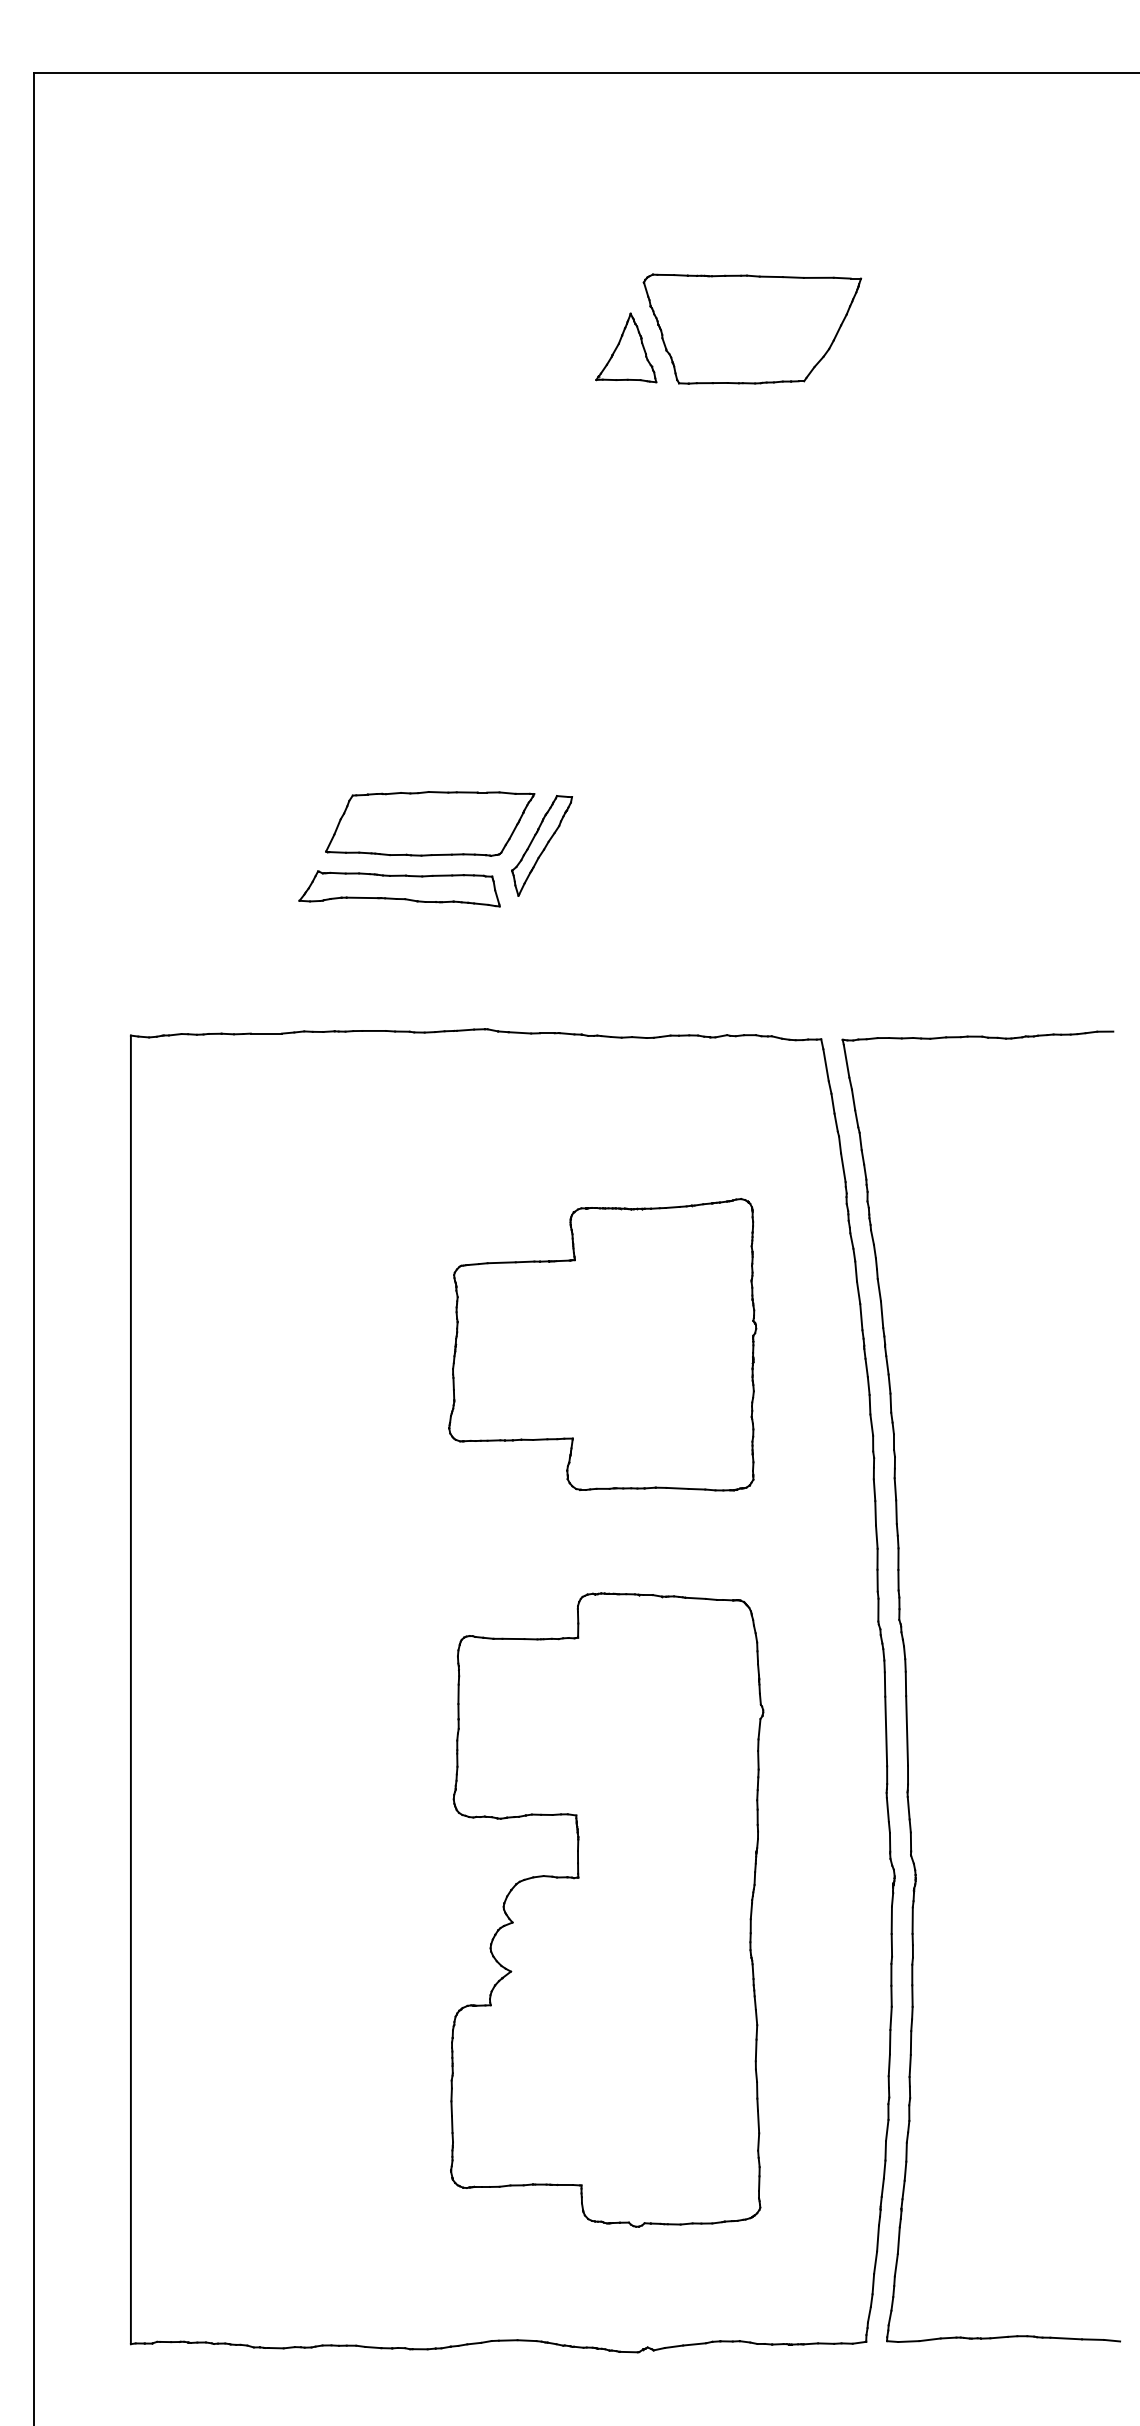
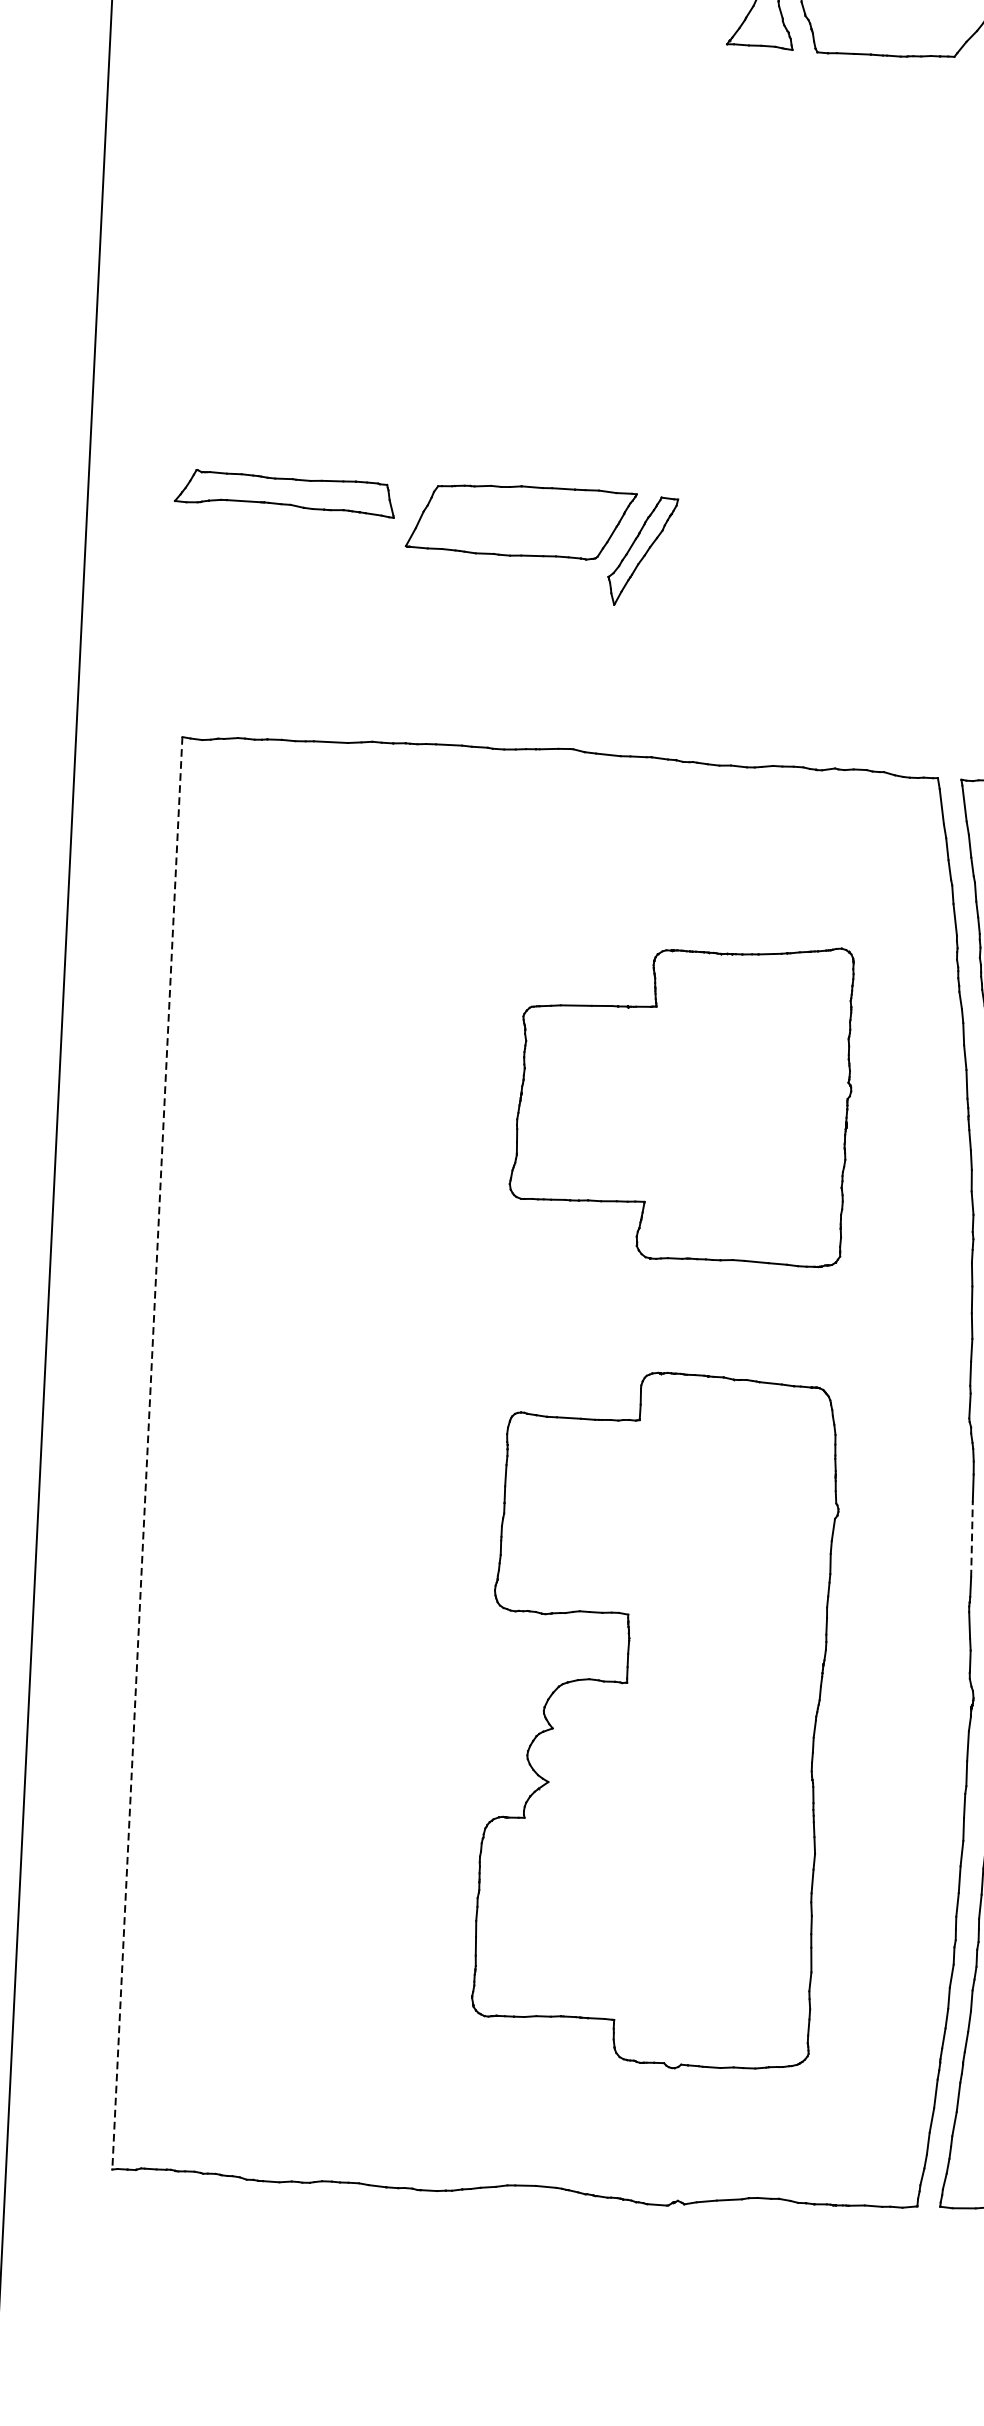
part: (399, 888) -> (284, 492), moved
line: (130, 1690) -> (146, 1453), solid -> dashed
line: (886, 1731) -> (972, 1539), solid -> dashed

